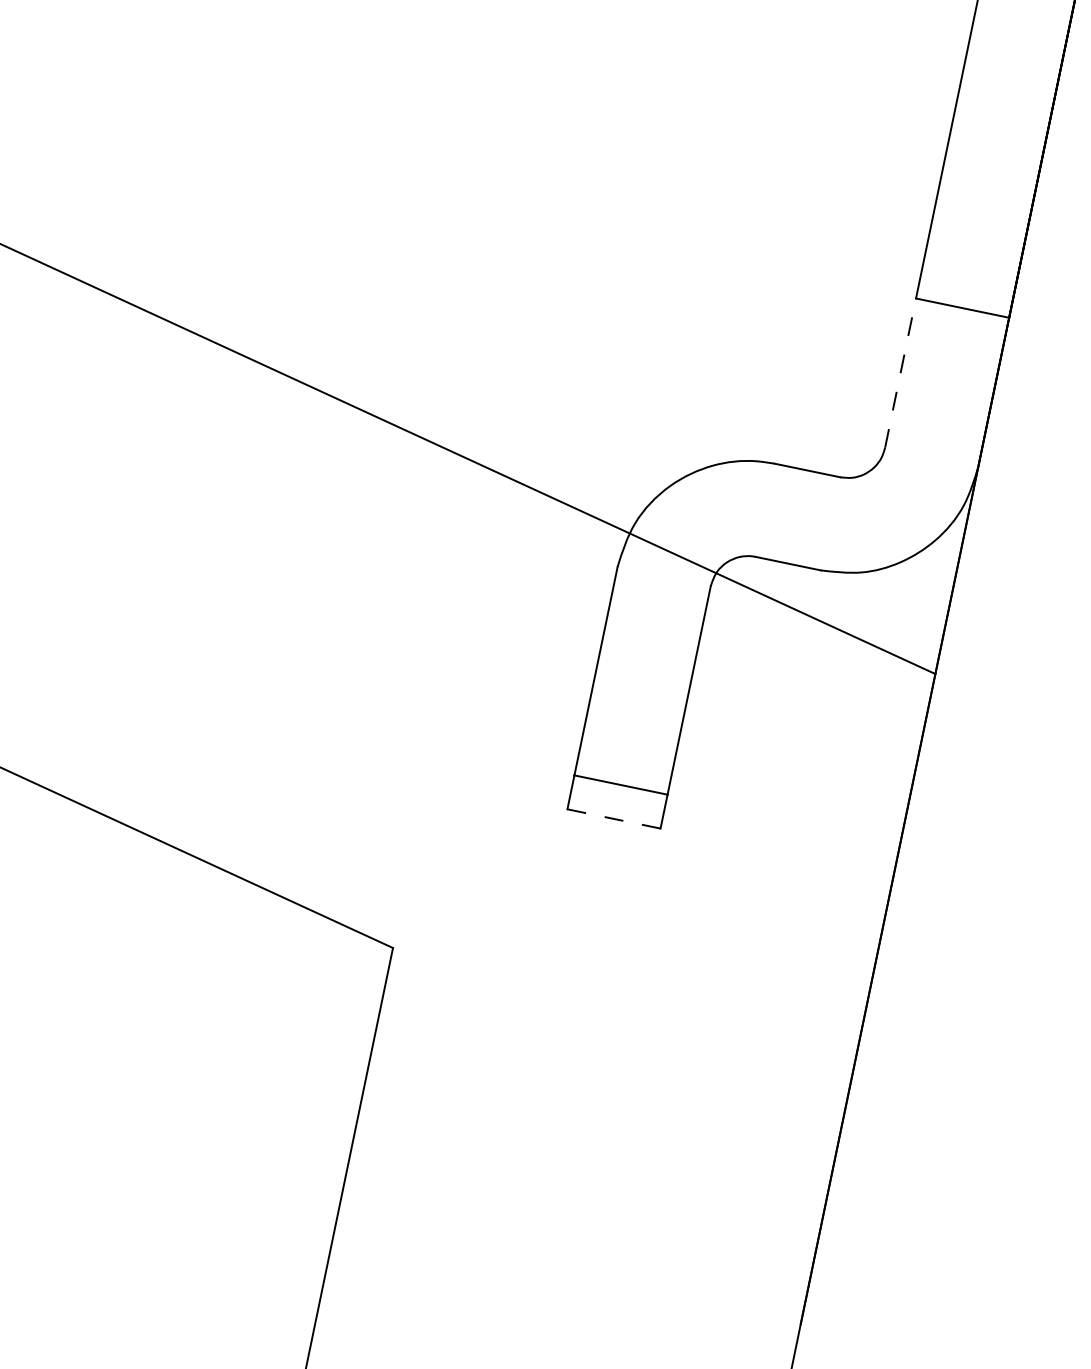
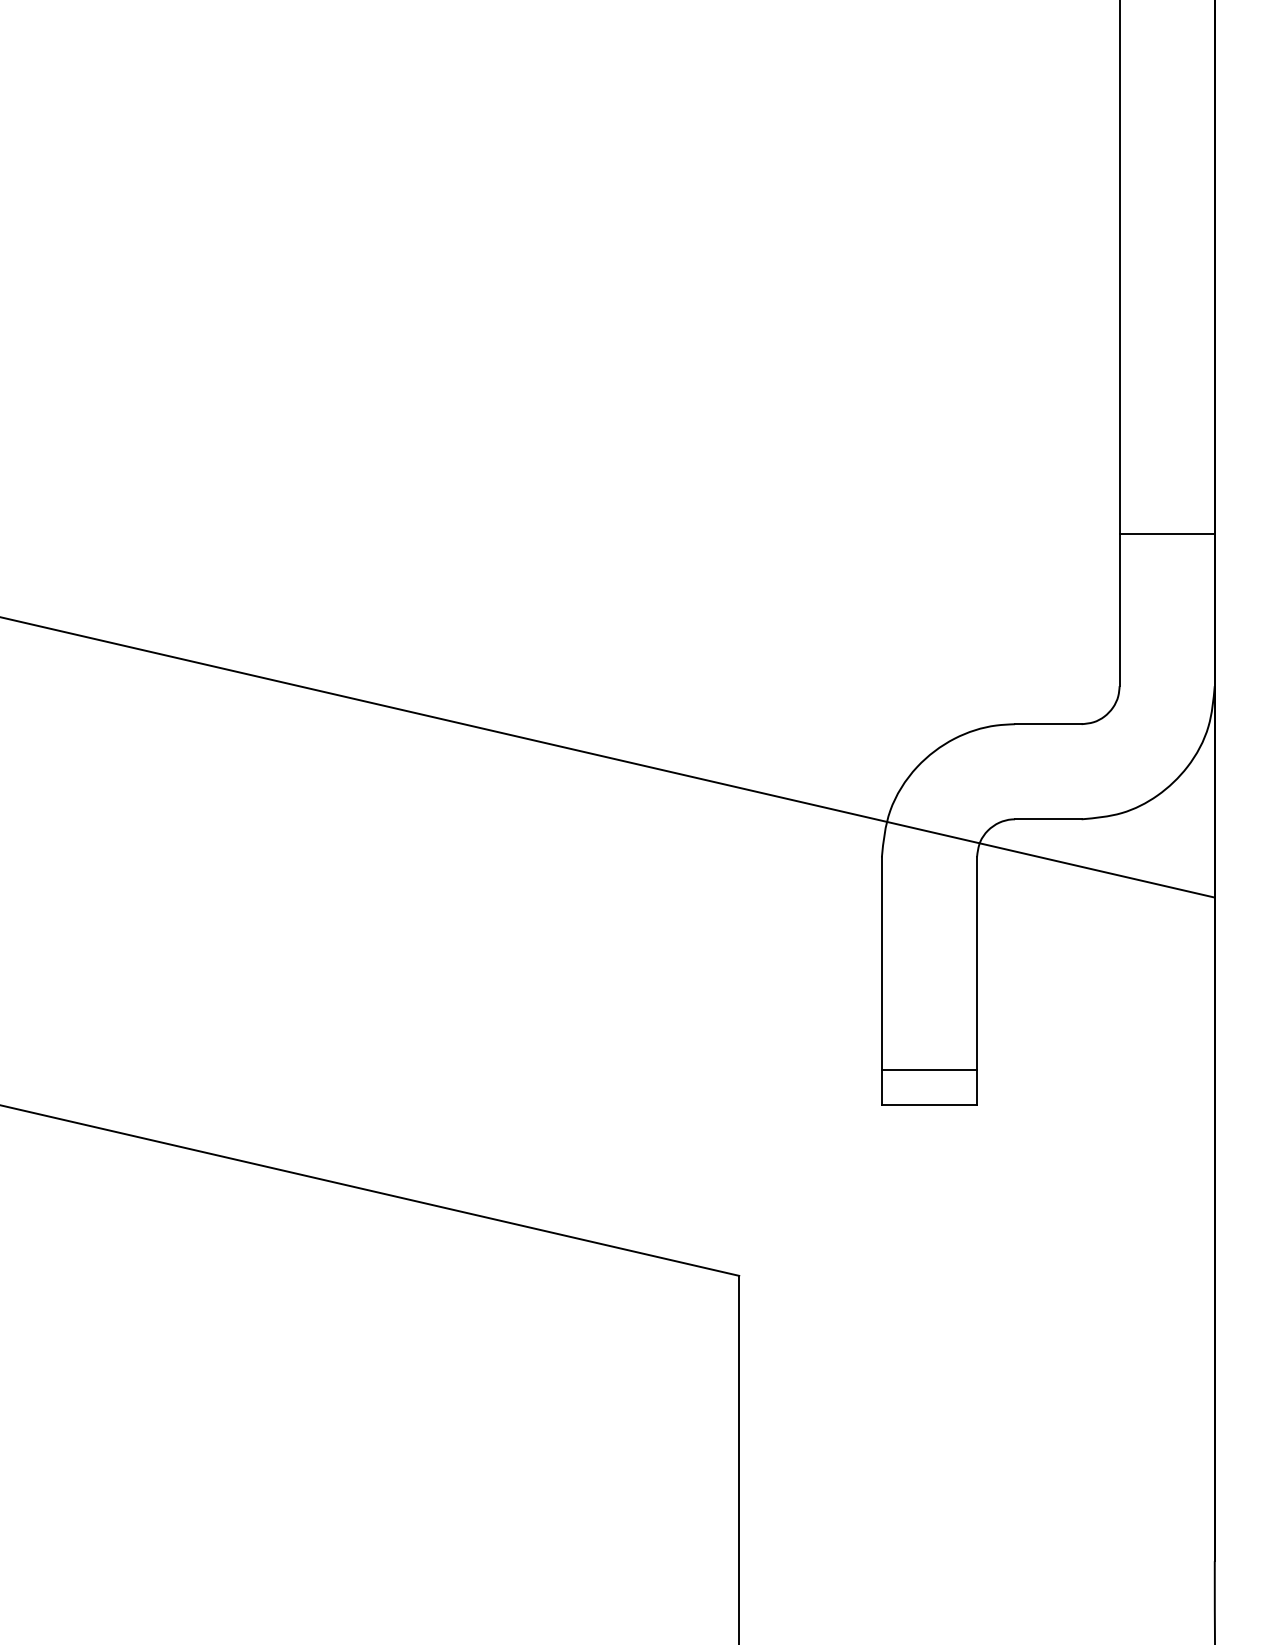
line: (900, 372) -> (1119, 609), dashed -> solid
line: (614, 818) -> (929, 1104), dashed -> solid

